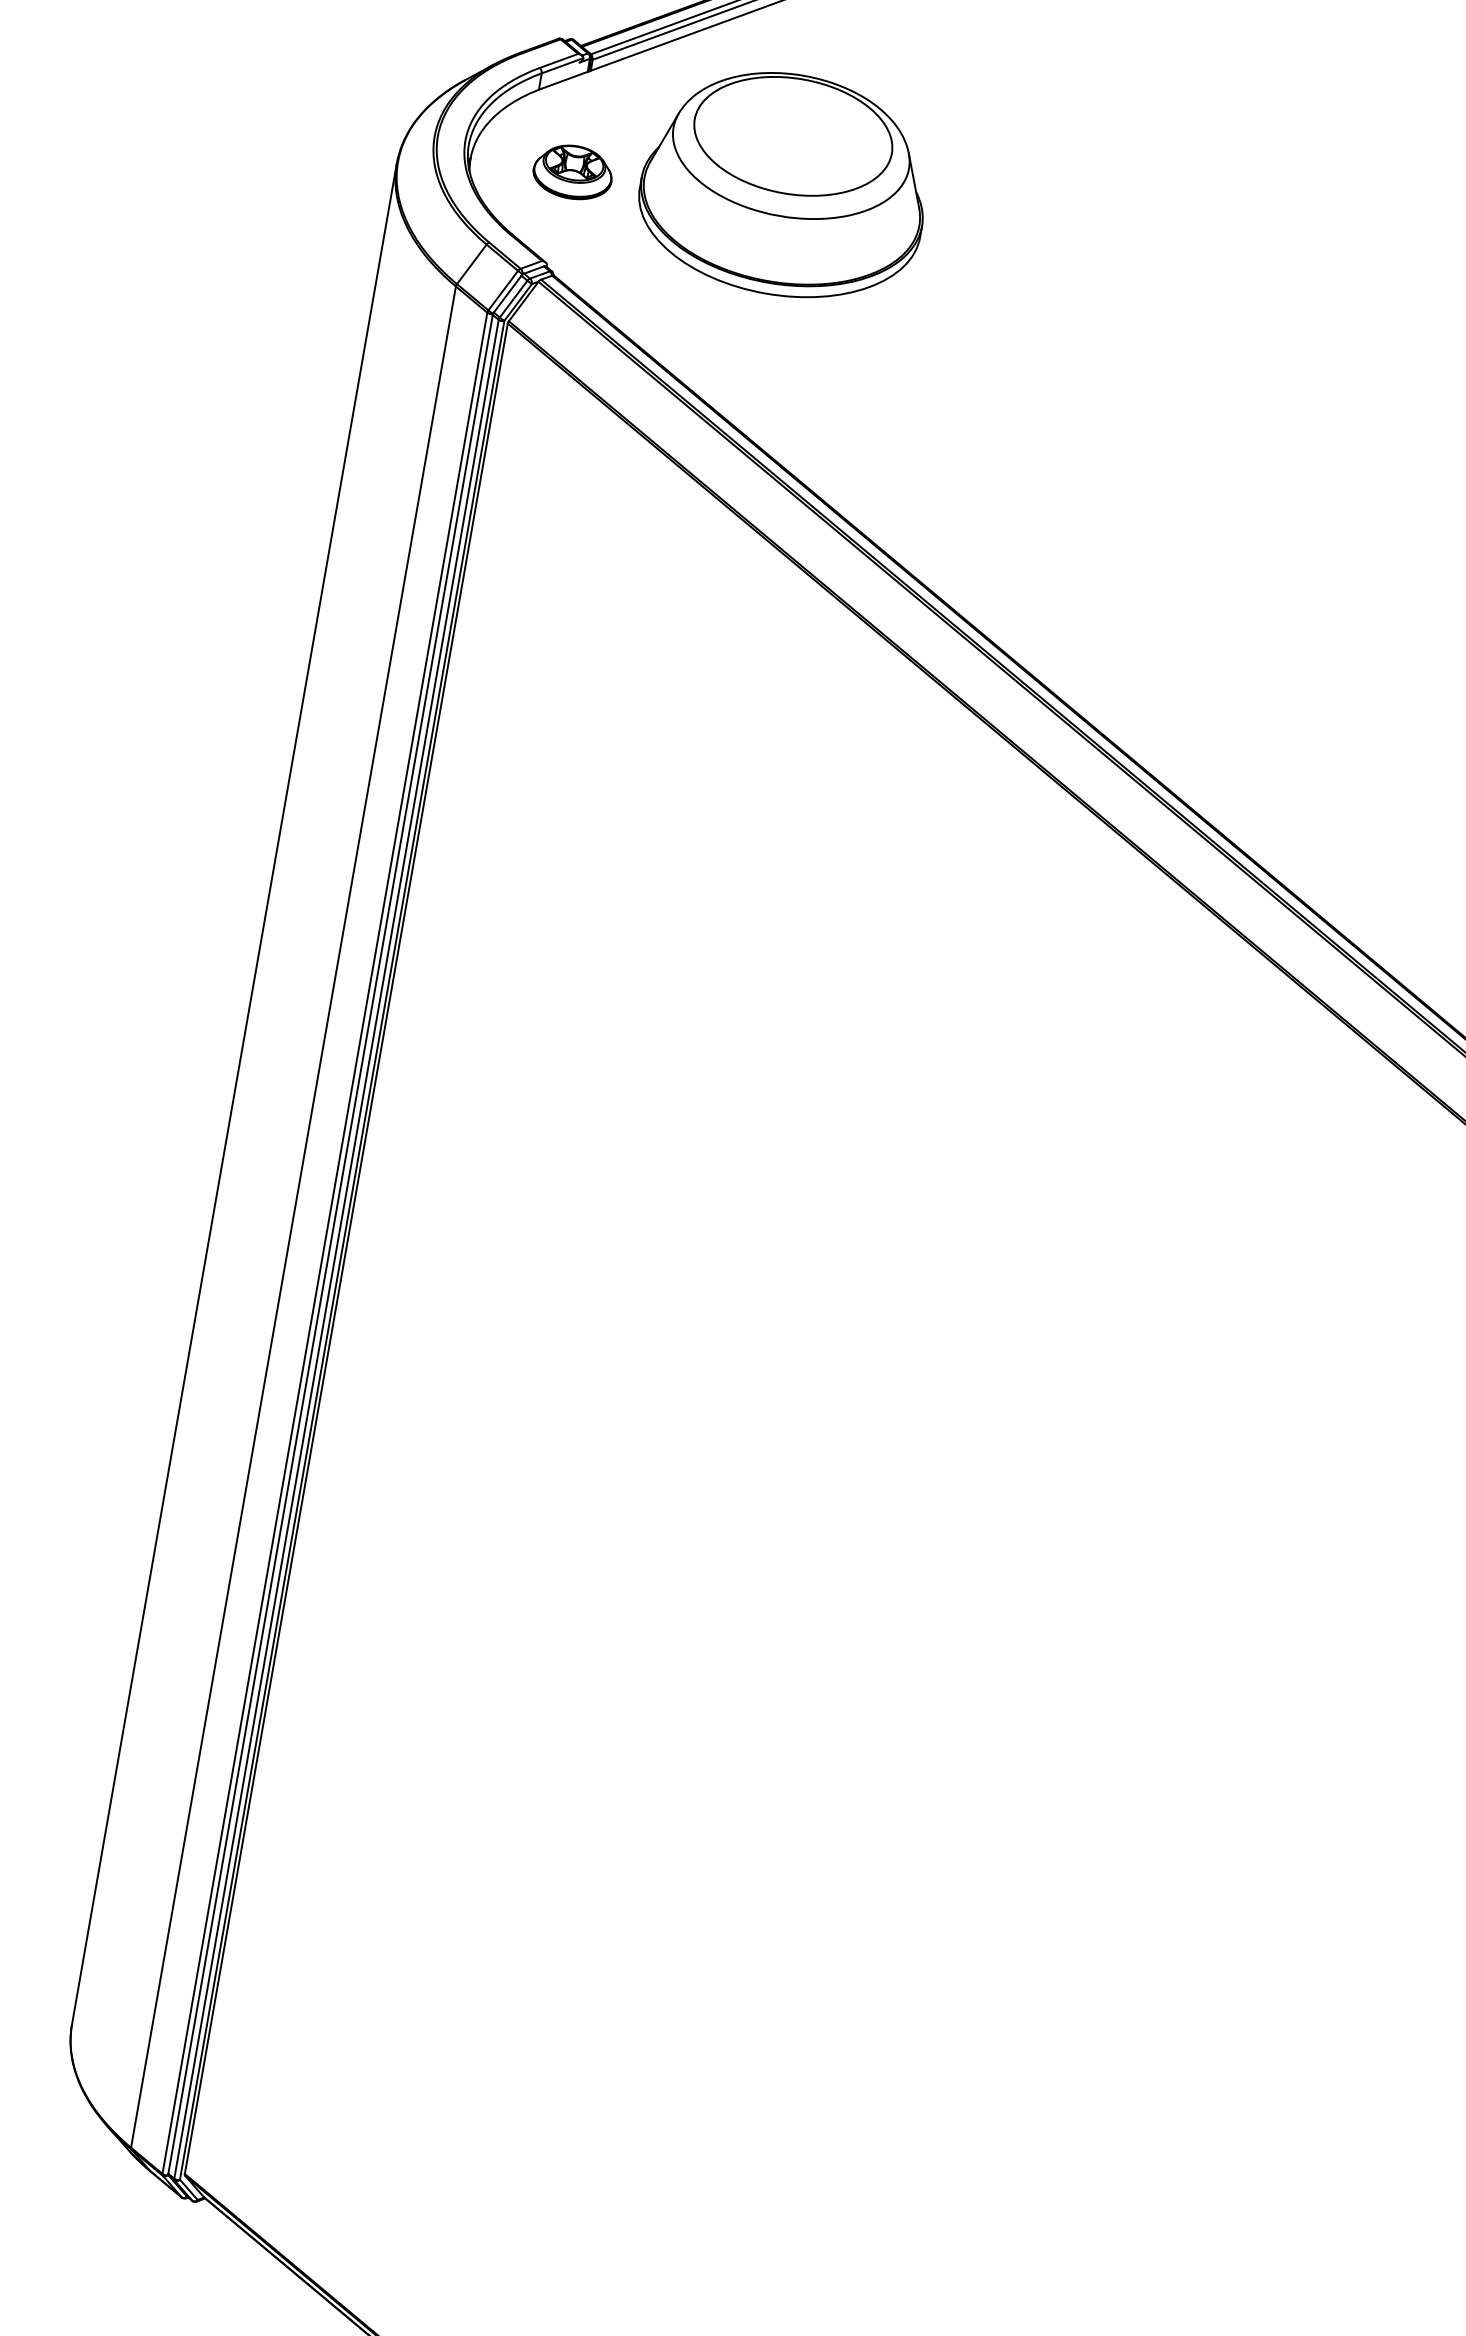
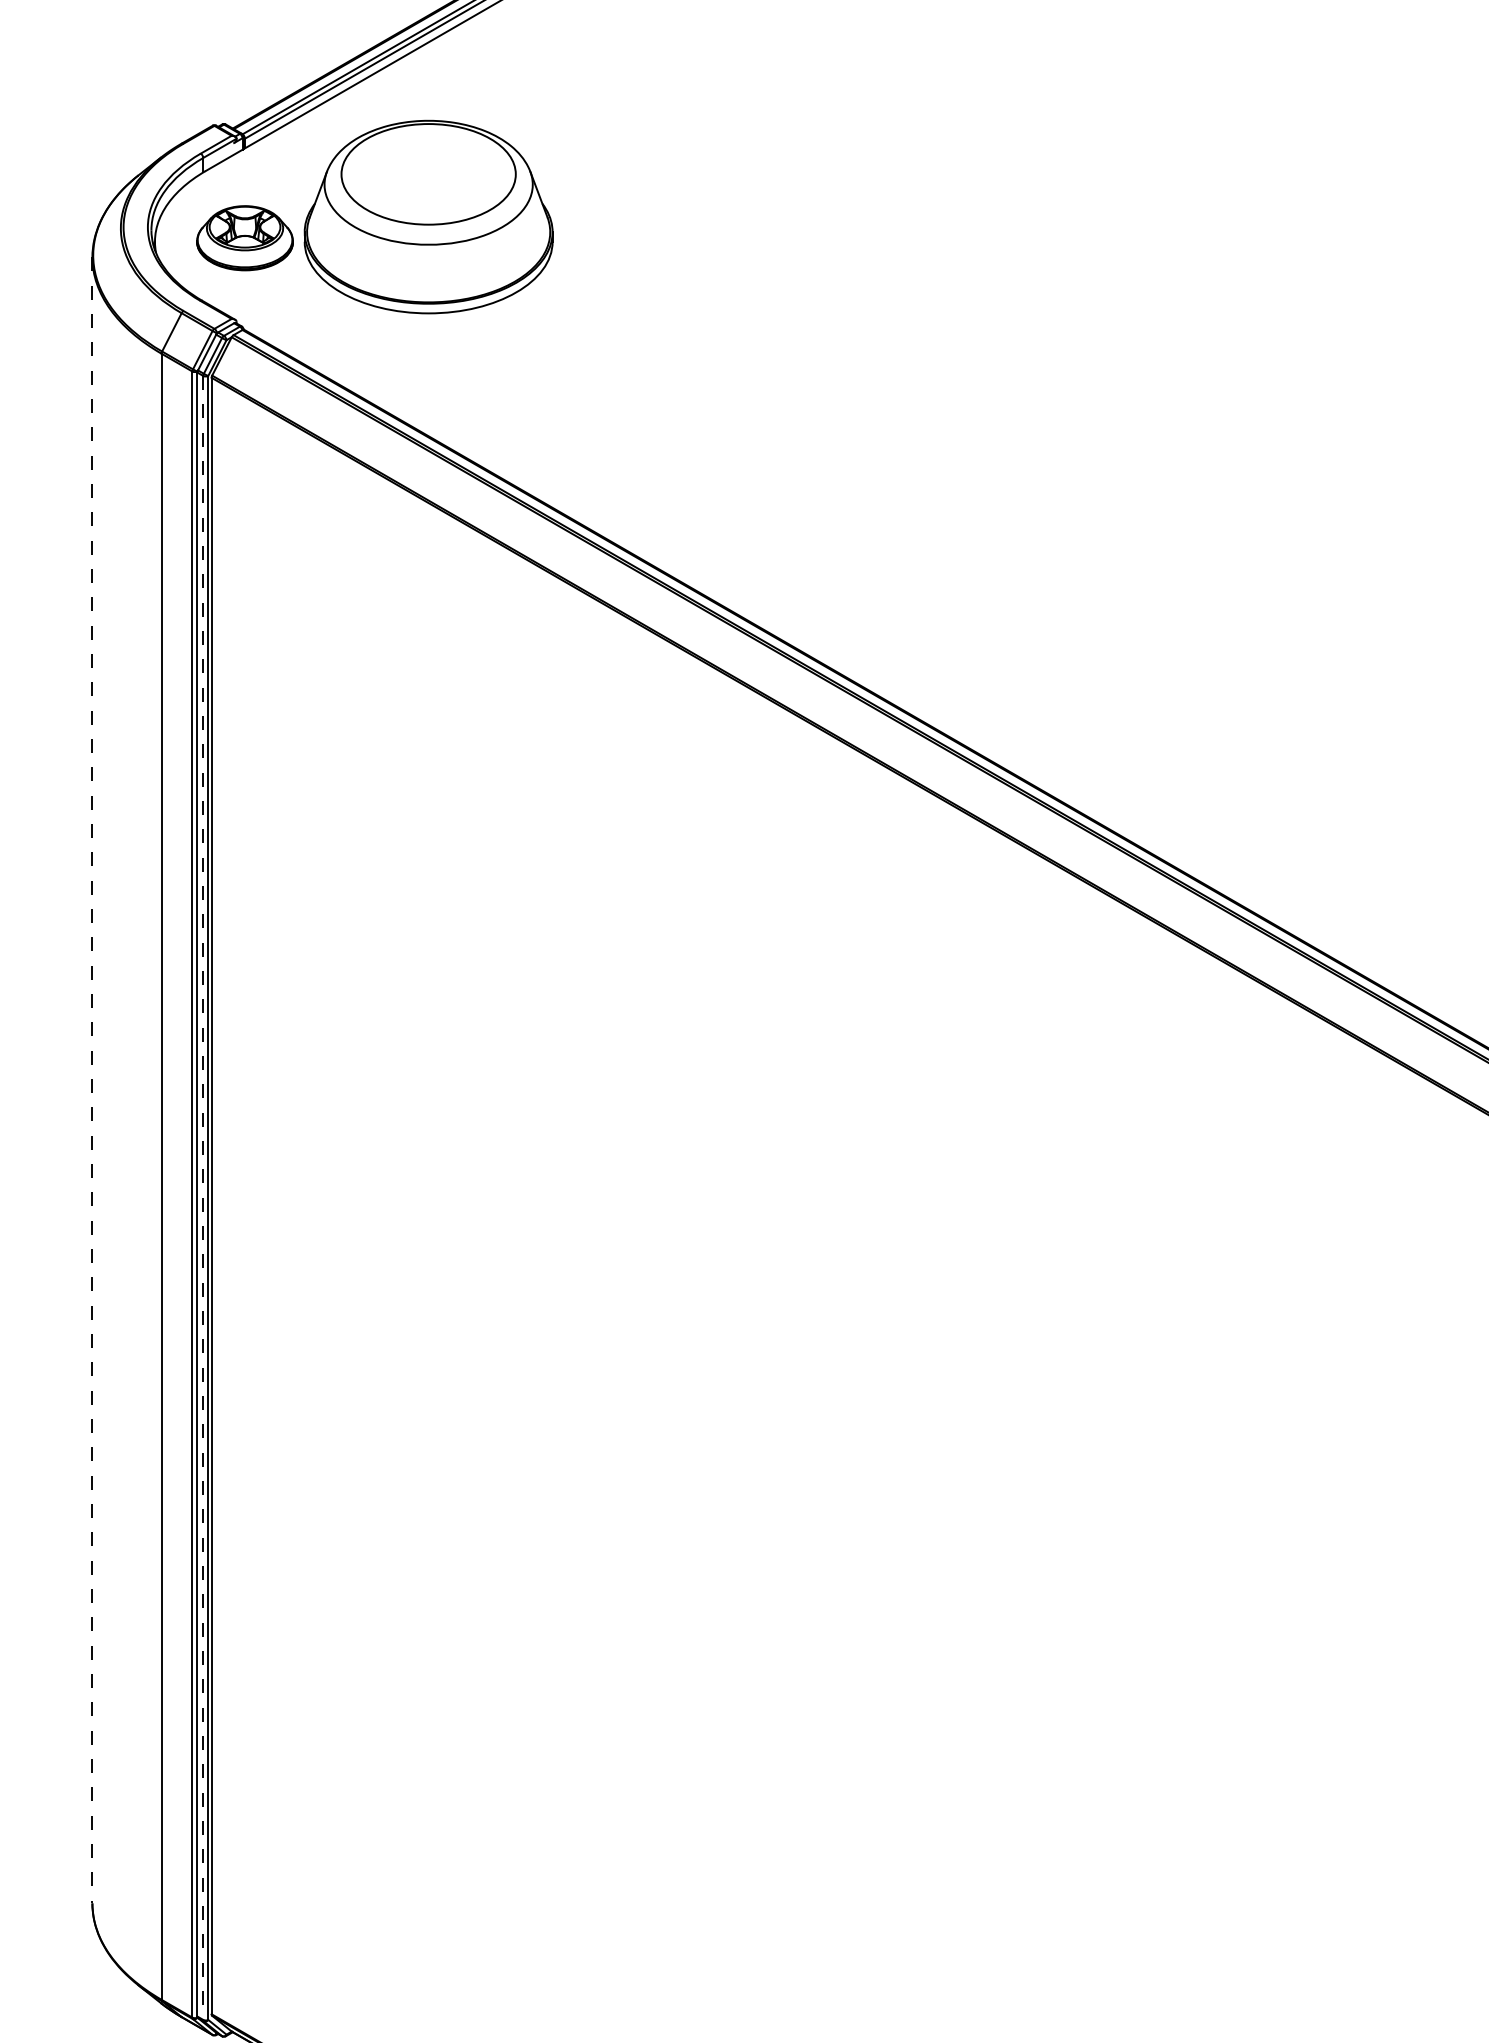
part: (572, 171) -> (244, 237), size x1.4
line: (234, 1094) -> (92, 1080), solid -> dashed
line: (336, 1248) -> (203, 1197), solid -> dashed

